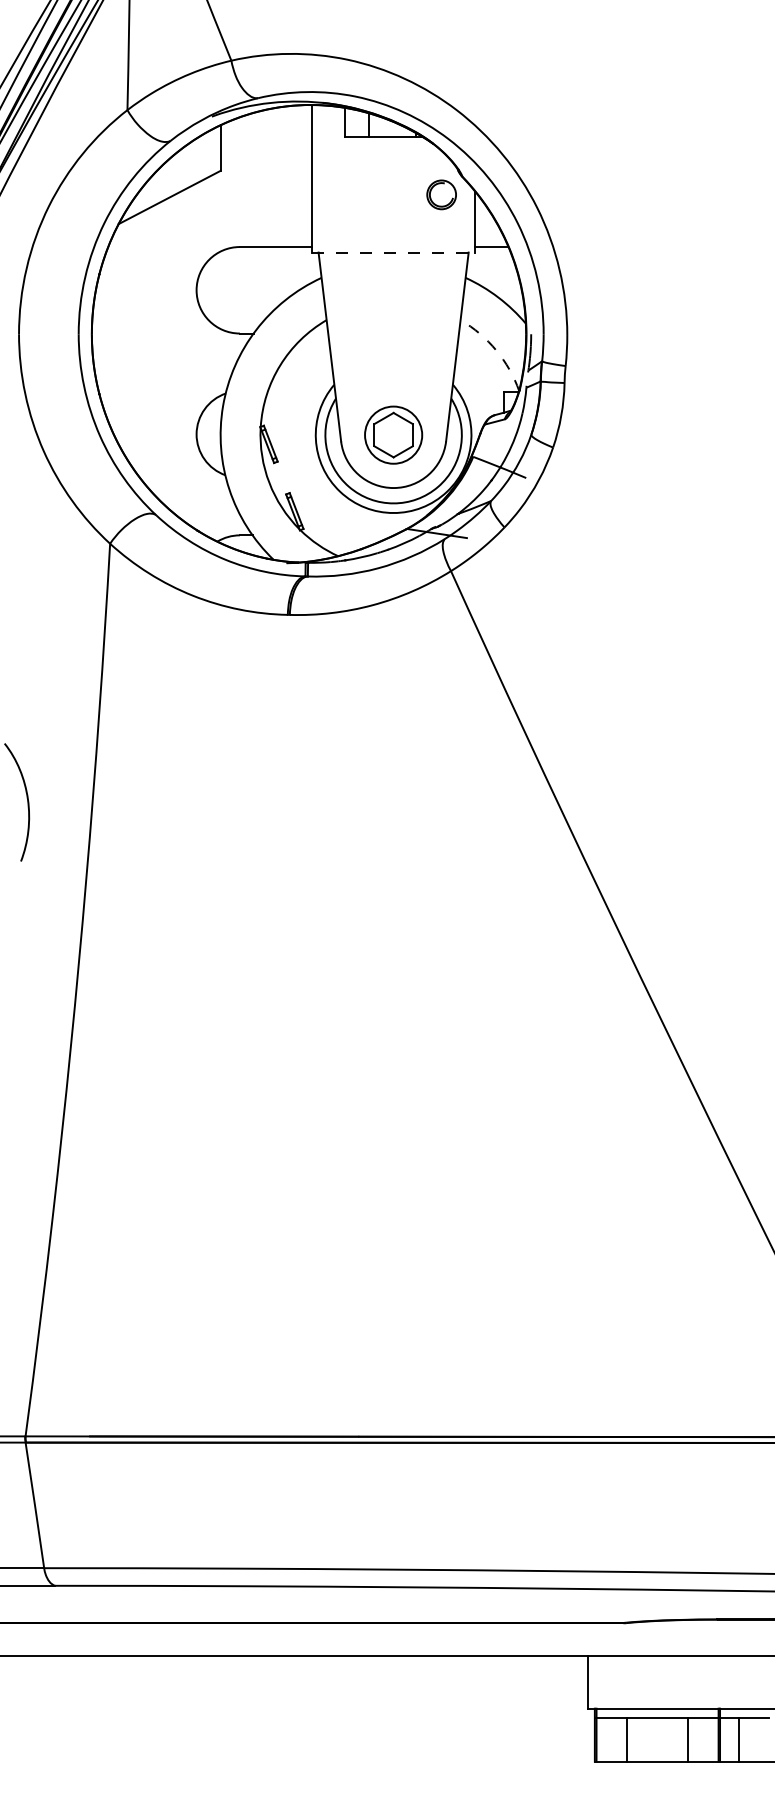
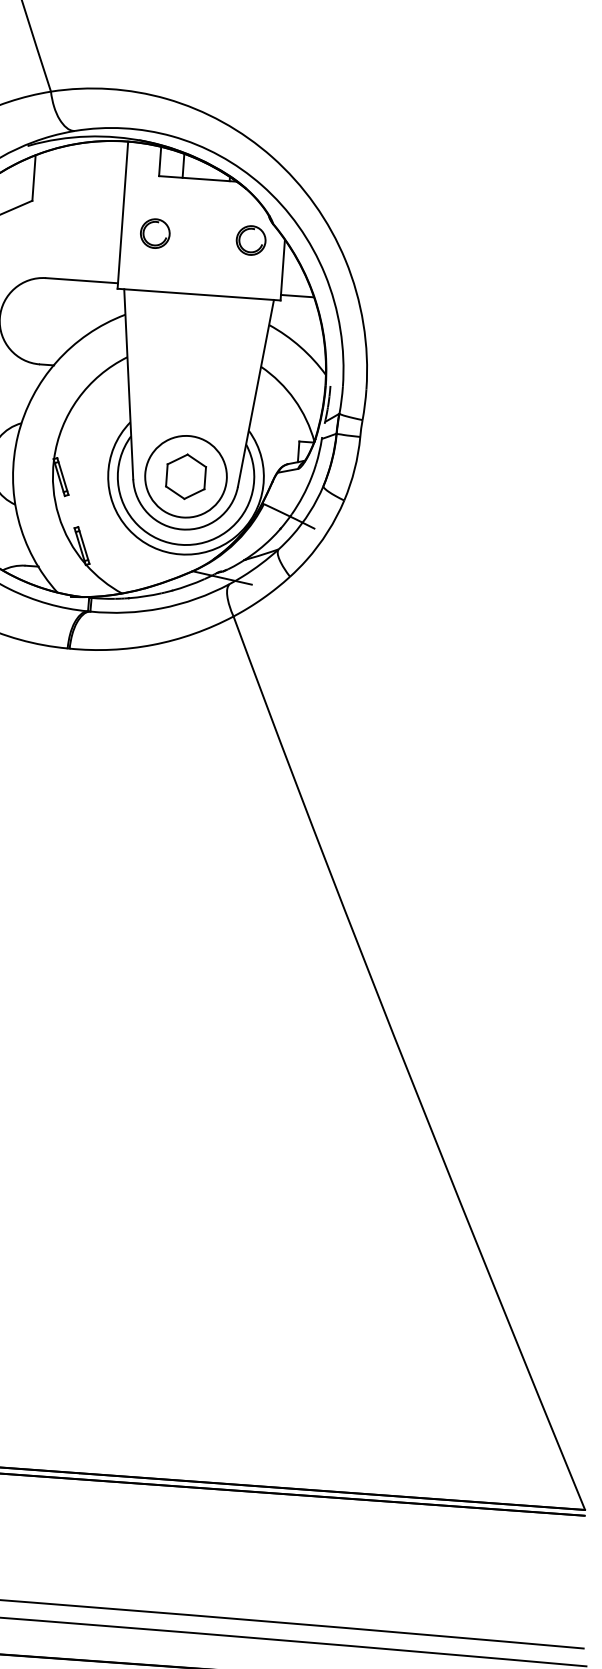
part: (345, 194) -> (155, 233), added
line: (393, 252) -> (198, 294), dashed -> solid
arc: (496, 350) -> (294, 399), dashed -> solid
circle: (393, 435) -> (185, 477), size x1.43

